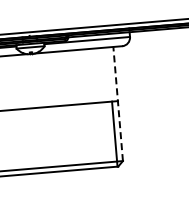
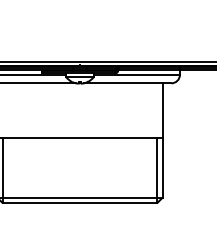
line: (118, 103) -> (162, 140), dashed -> solid

